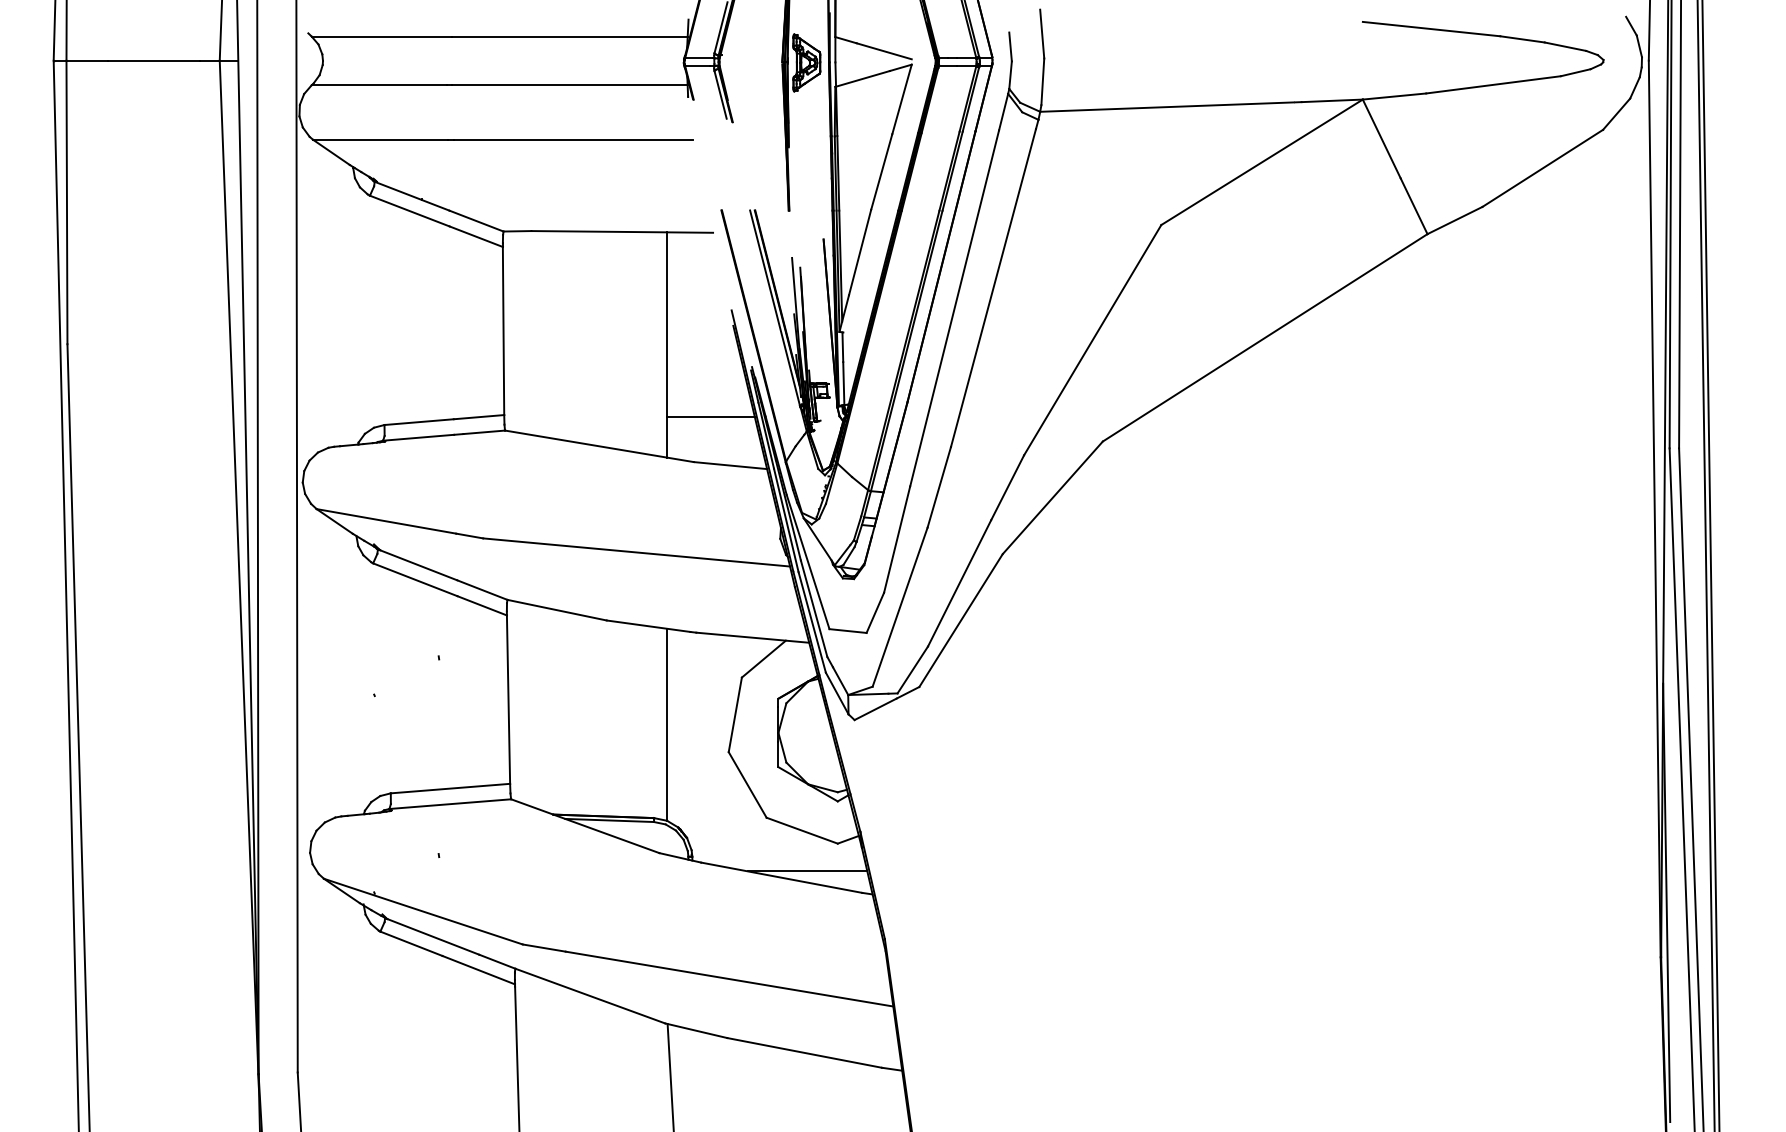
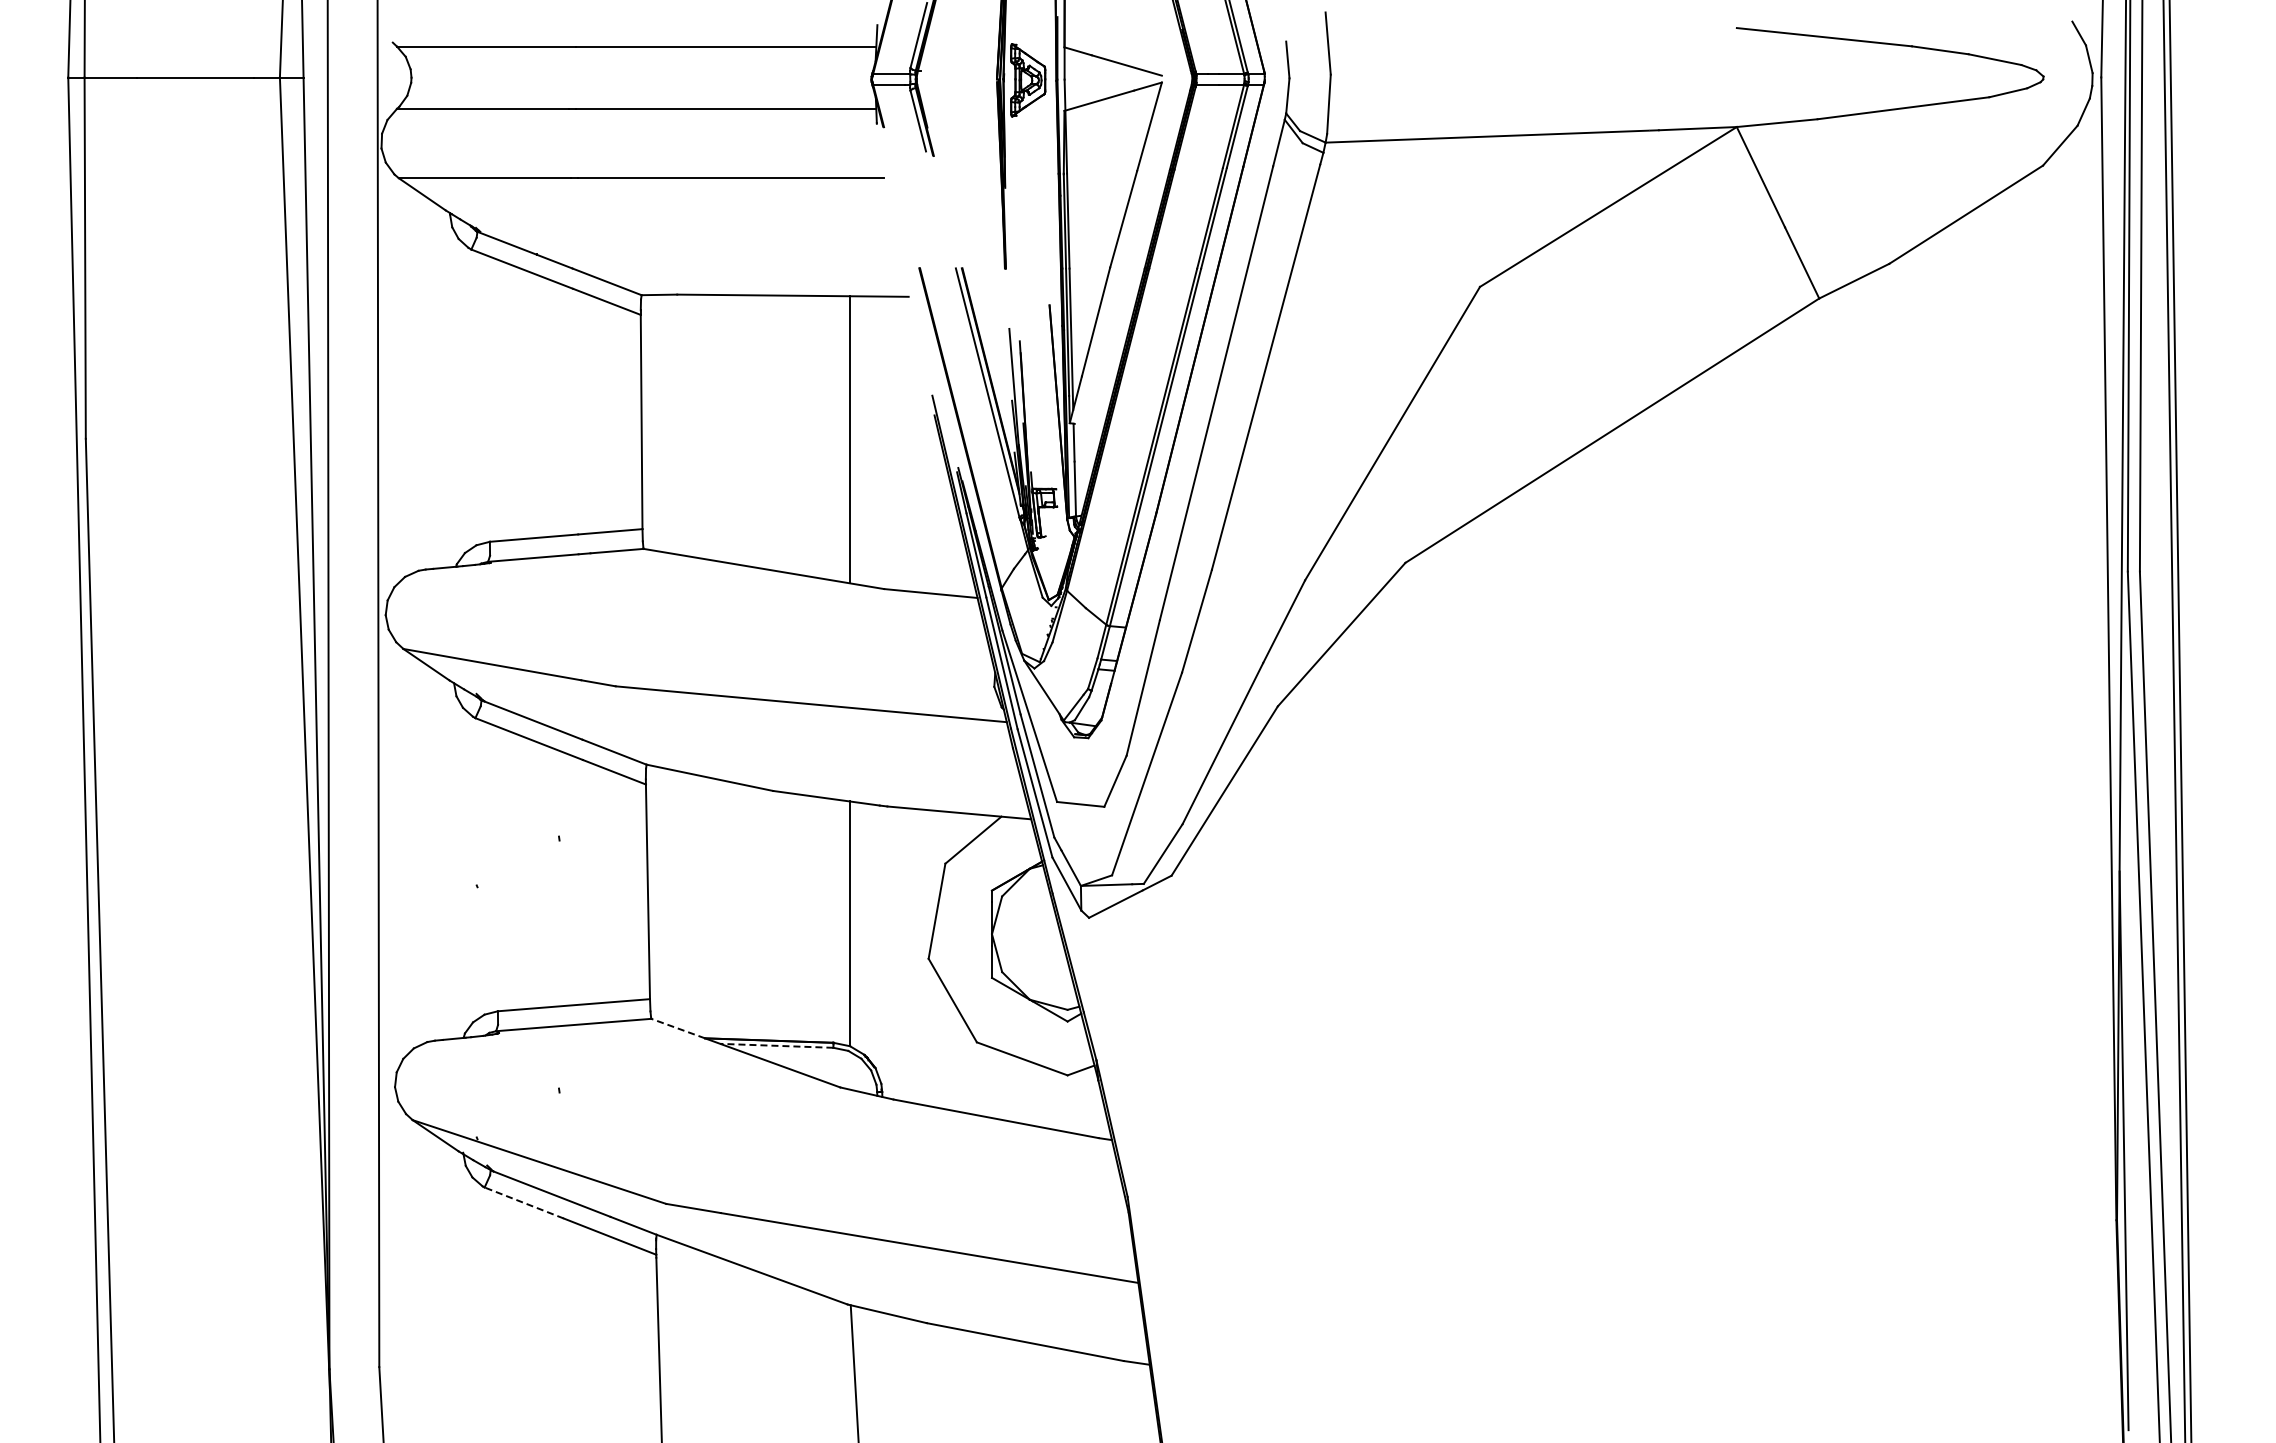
line: (710, 416) -> (905, 531), removed
line: (532, 806) -> (678, 1028), solid -> dashed
line: (609, 820) -> (776, 1045), solid -> dashed
line: (807, 871) -> (1028, 1110), removed
line: (411, 944) -> (524, 1203), solid -> dashed

